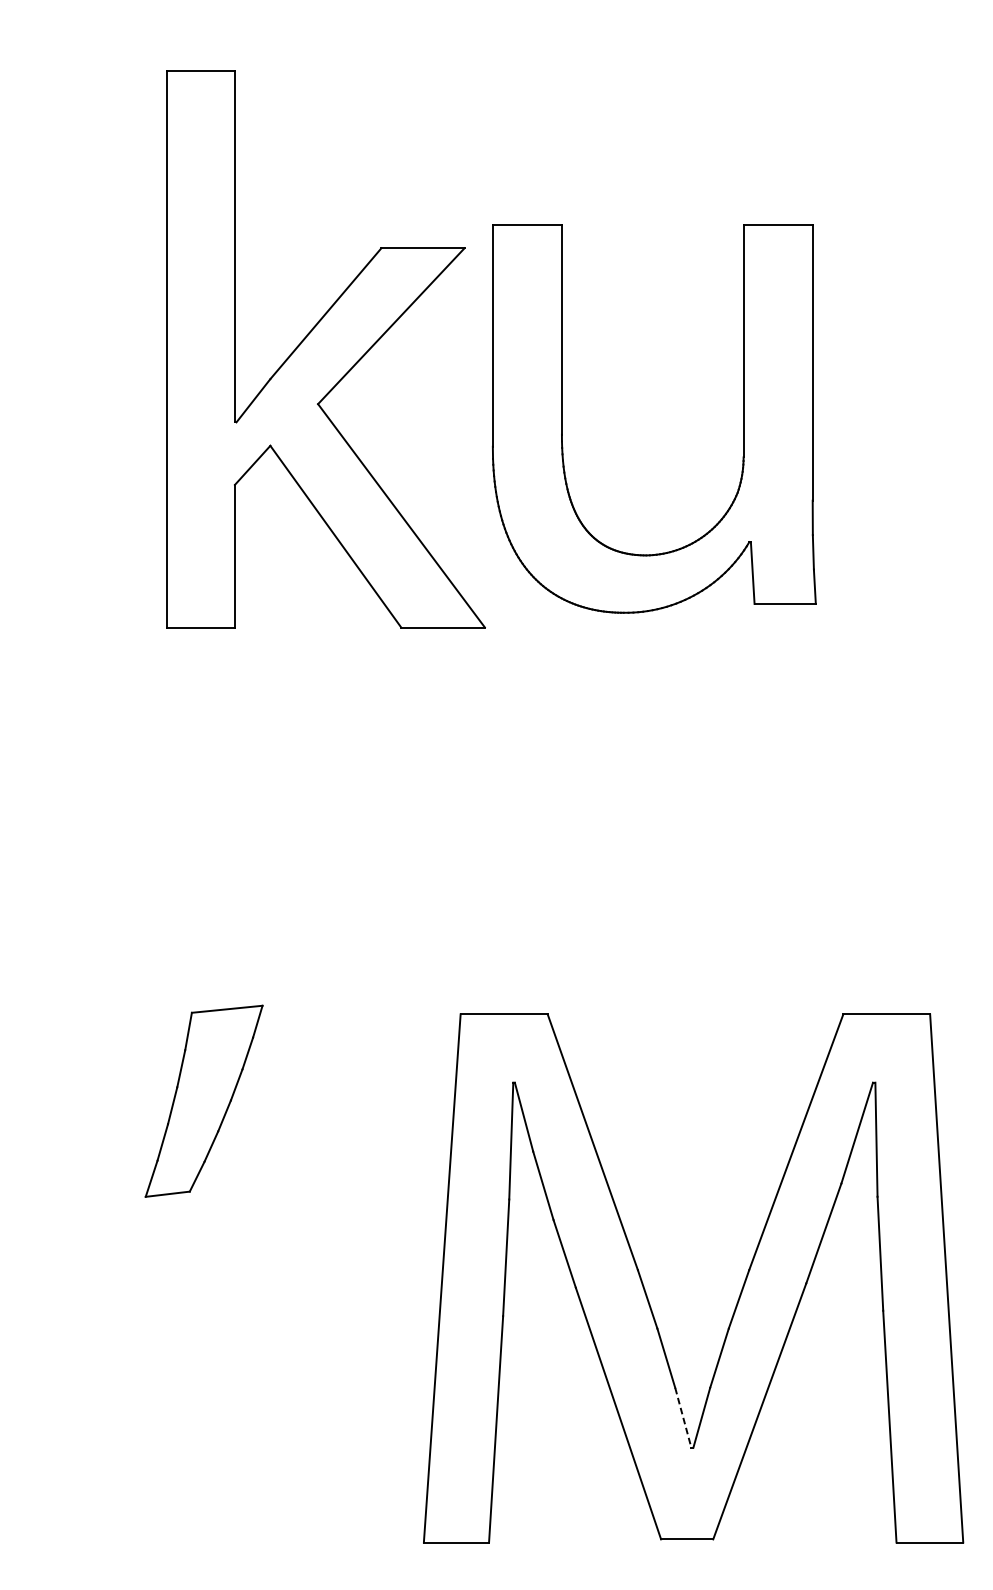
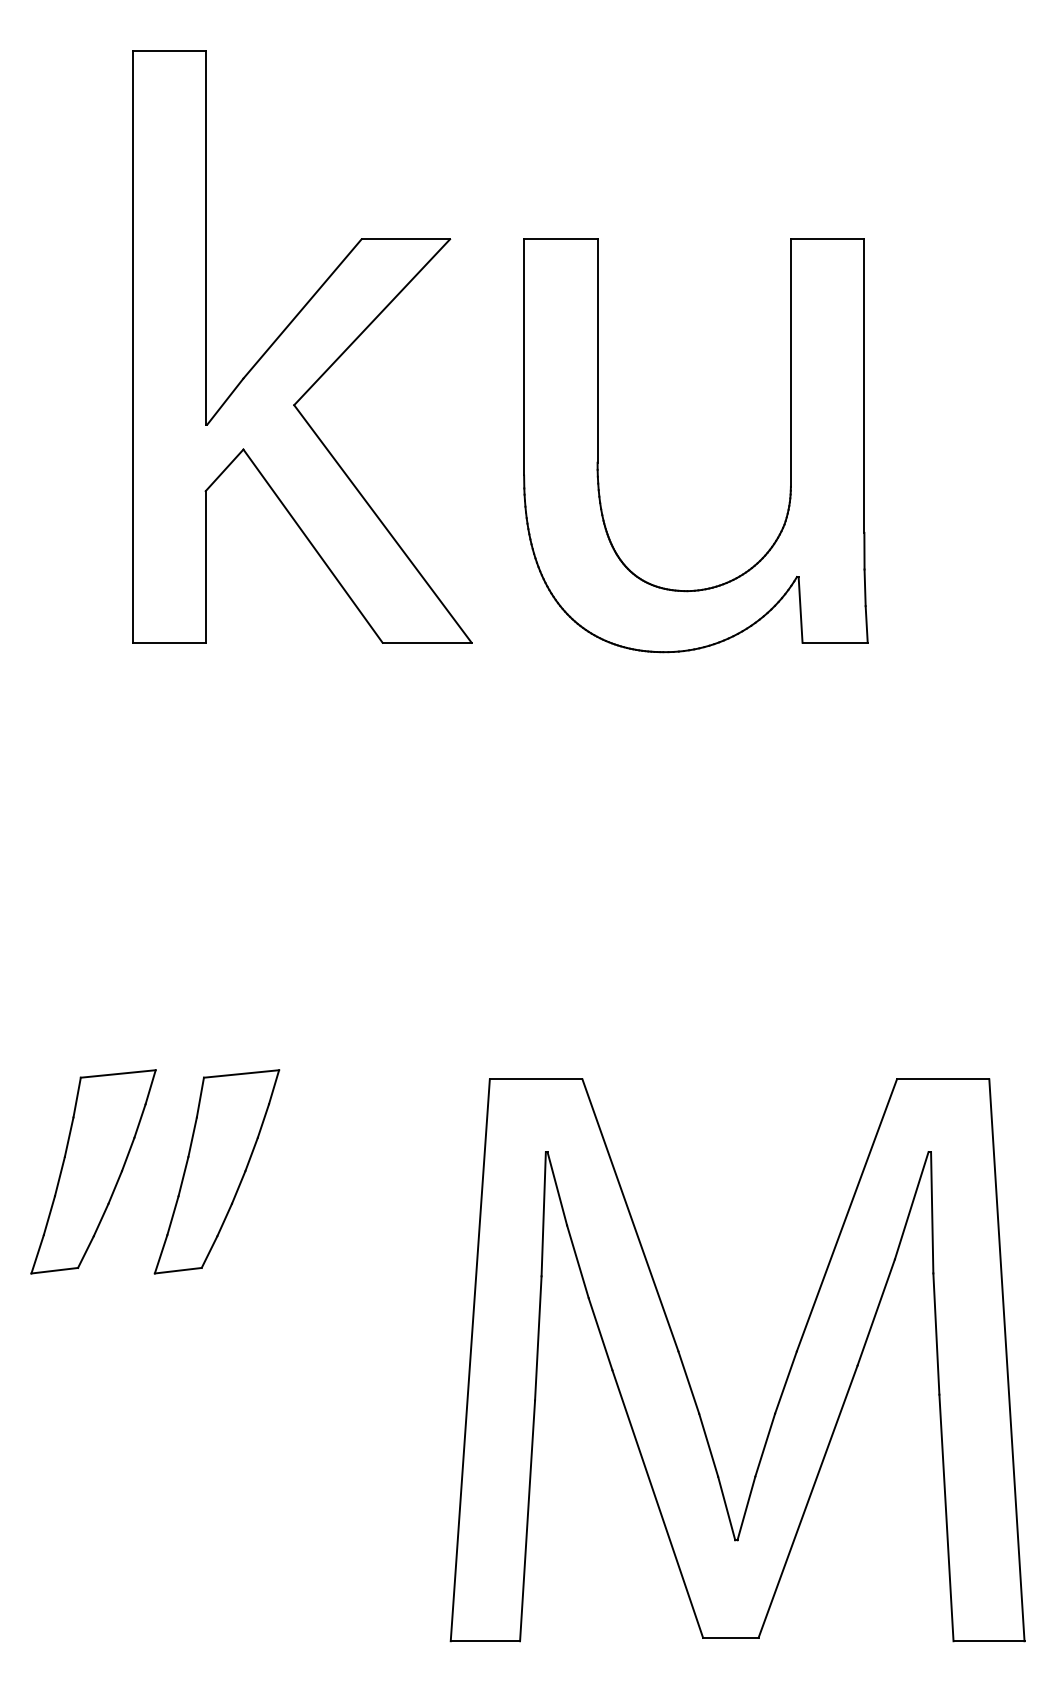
part: (325, 348) -> (302, 346), moved
part: (88, 1100) -> (93, 1171), added
line: (683, 1417) -> (726, 1508), dashed -> solid

